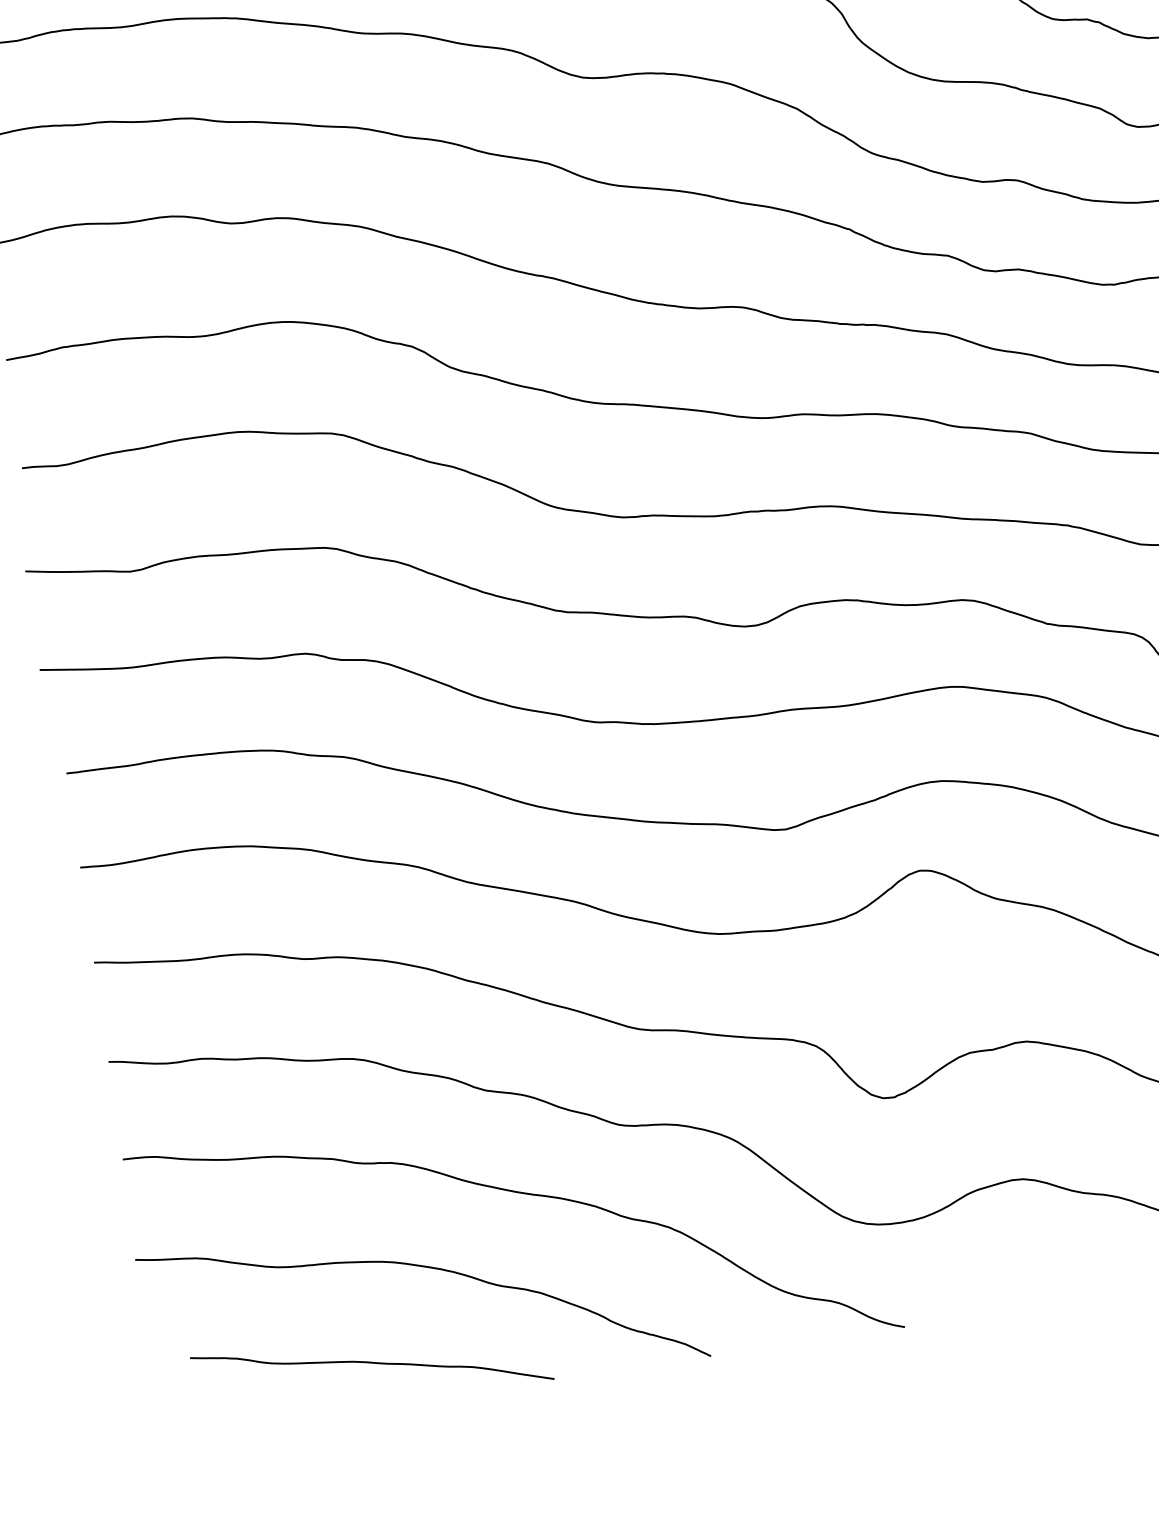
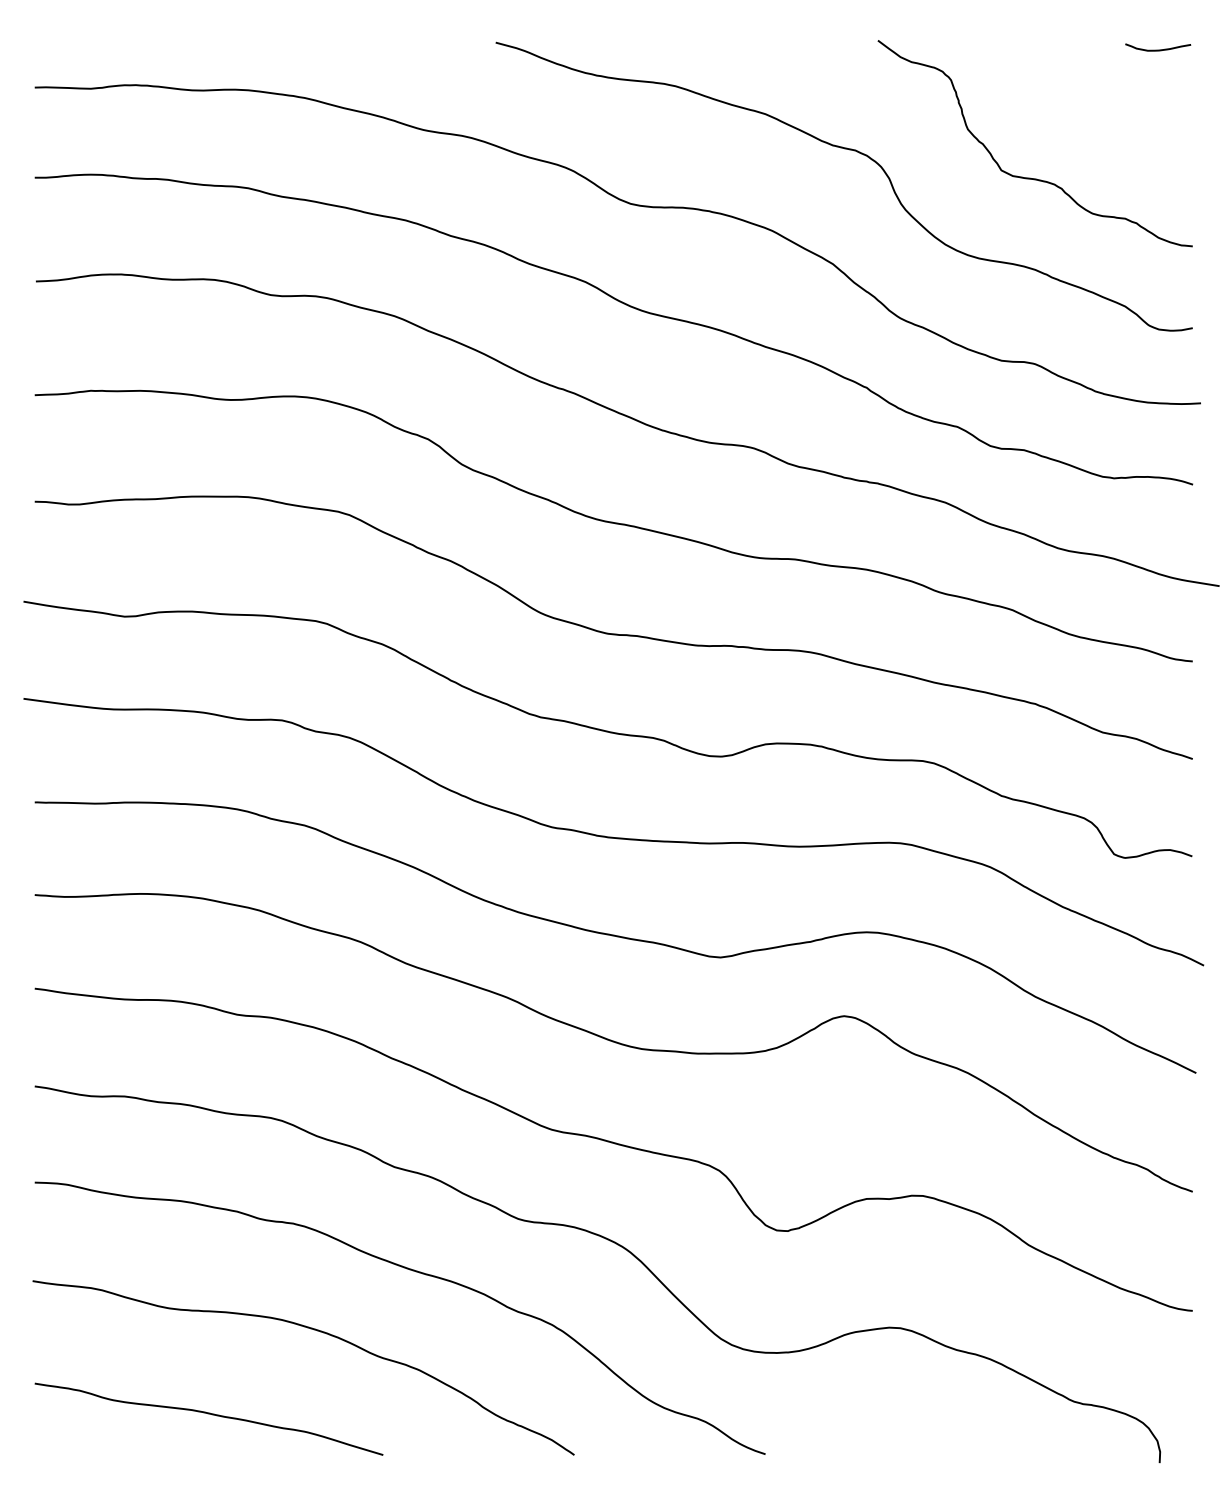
curve: (371, 1363) -> (208, 1414), moved

